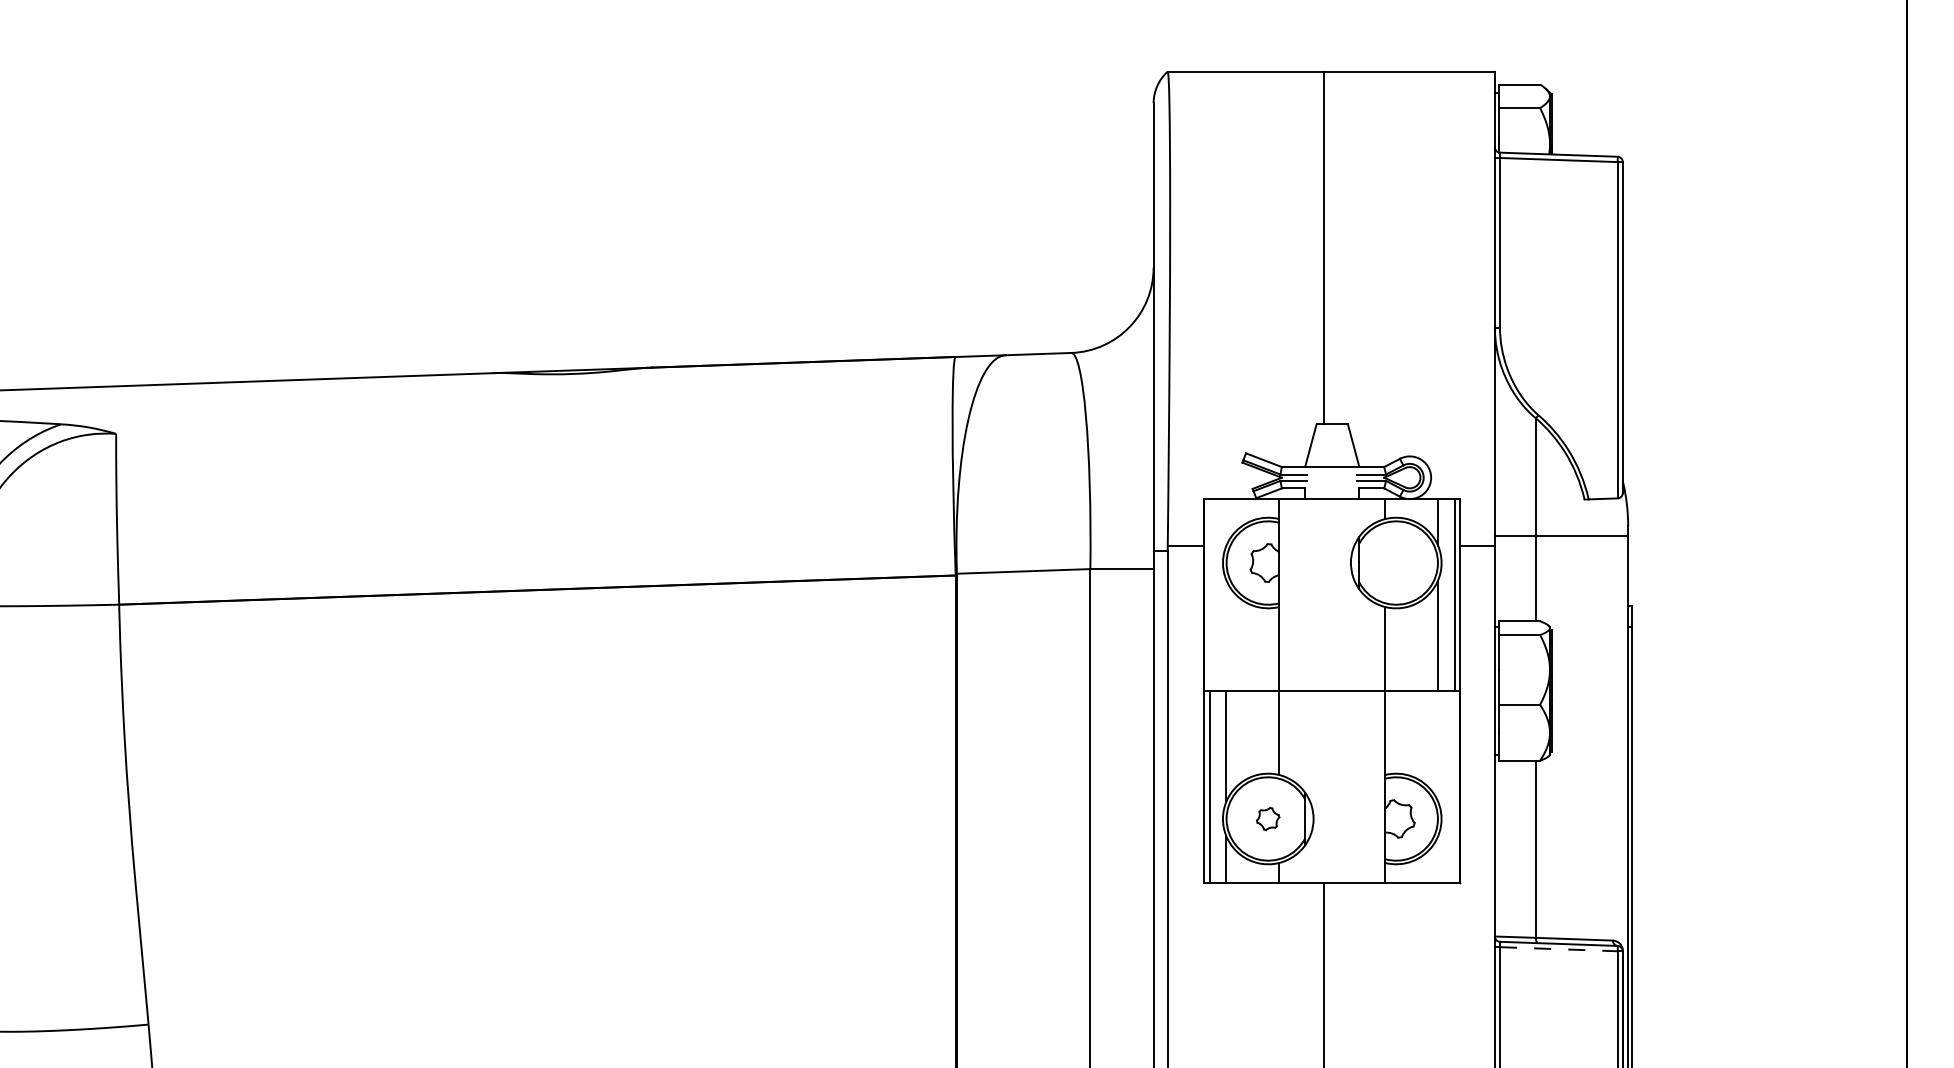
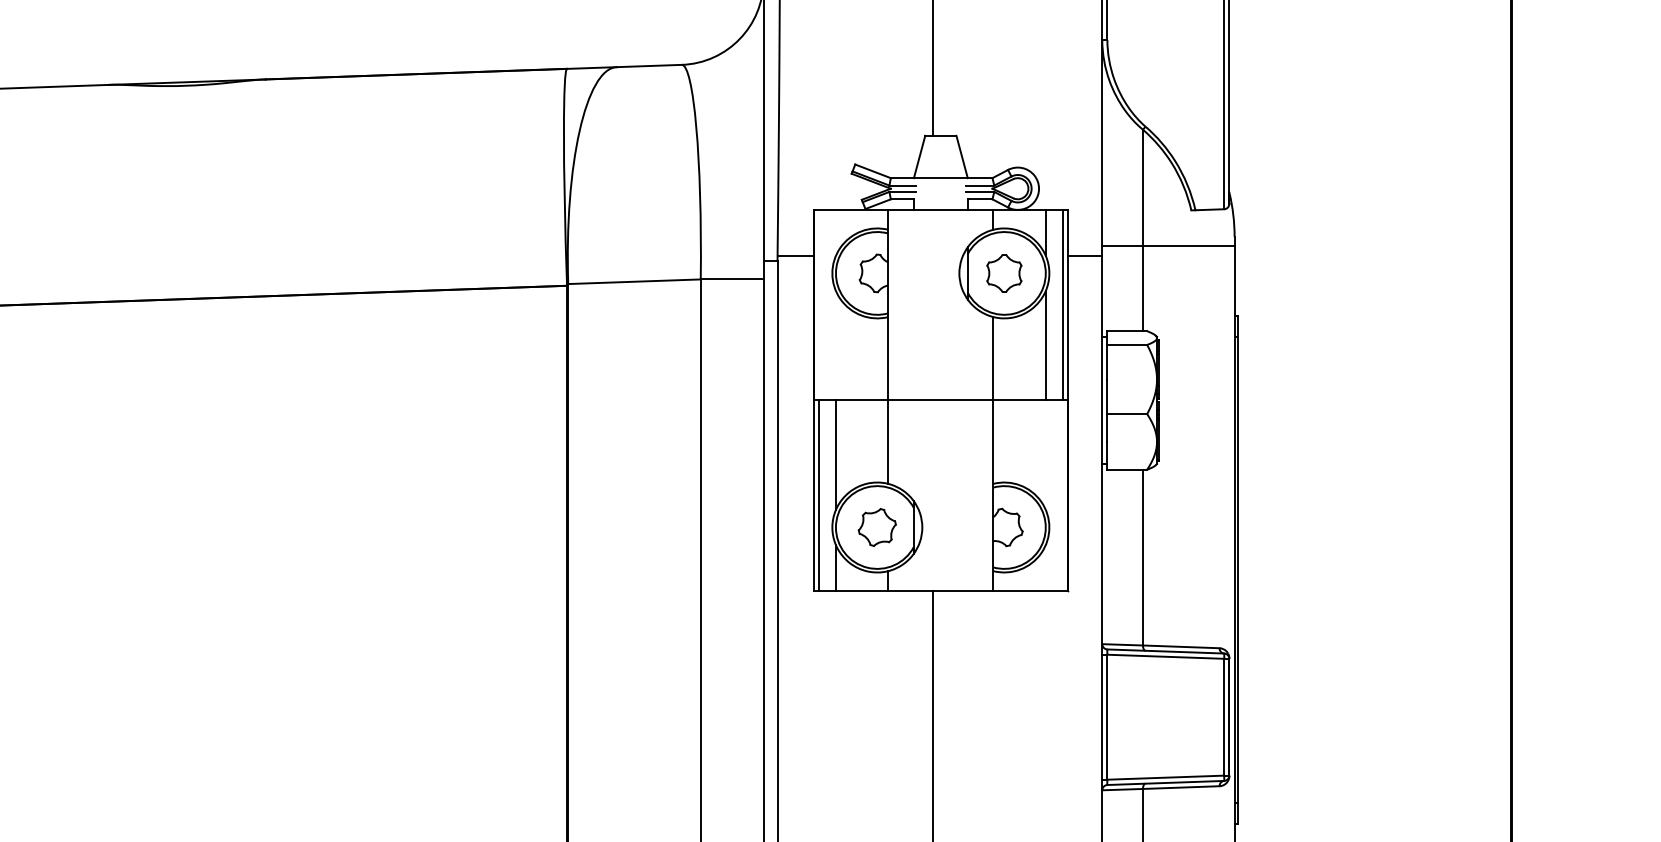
part: (1396, 562) -> (1004, 272), added
part: (1267, 818) -> (876, 527), size x1.67
line: (1558, 949) -> (1165, 657), dashed -> solid

